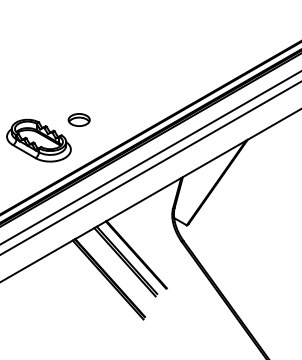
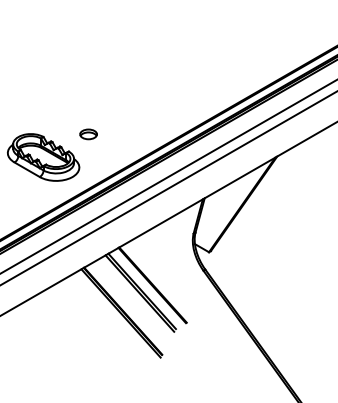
part: (79, 120) -> (88, 134), size x0.71

